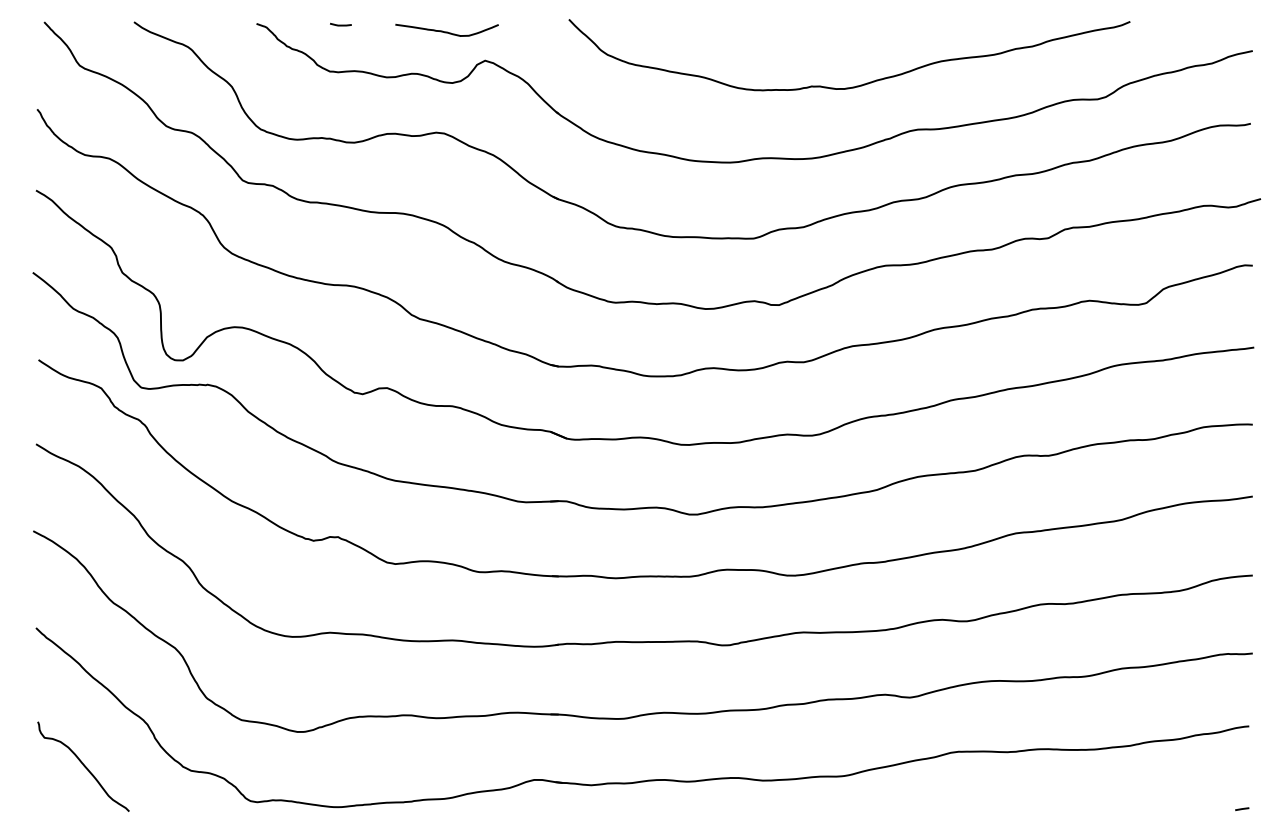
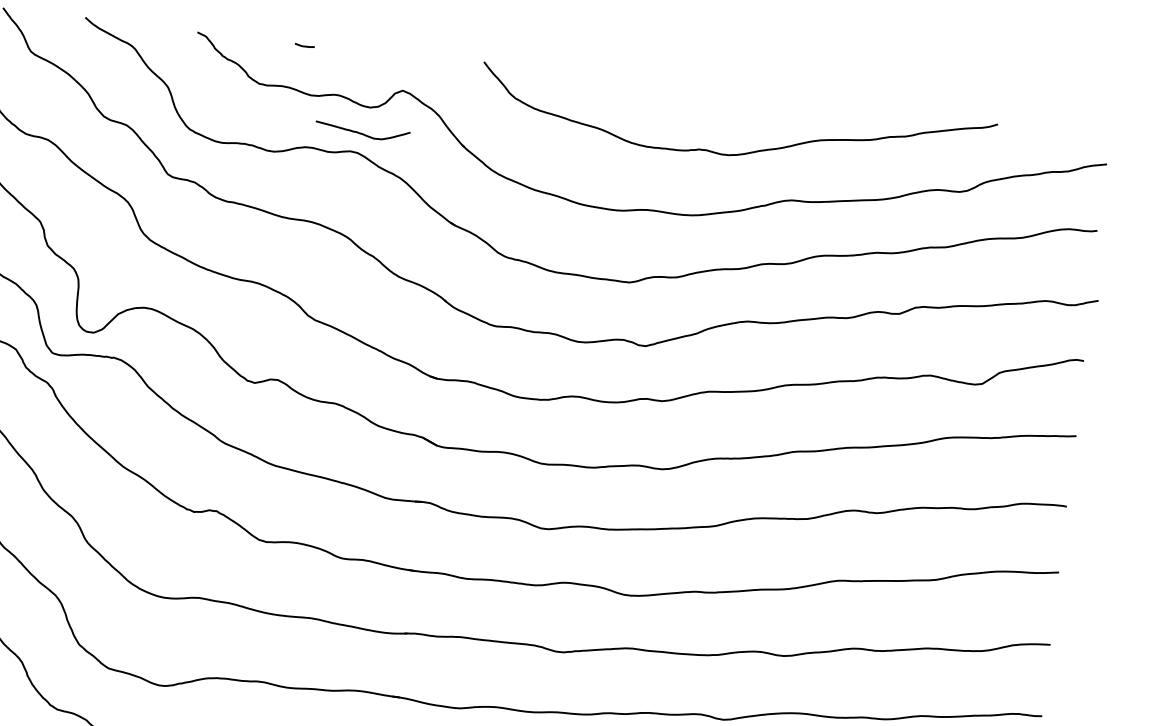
line: (340, 24) -> (304, 45), moved
curve: (446, 31) -> (361, 133), moved

